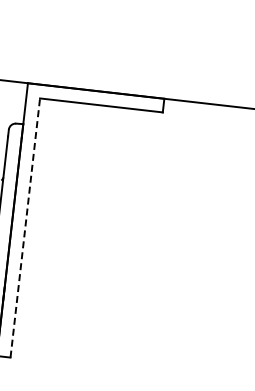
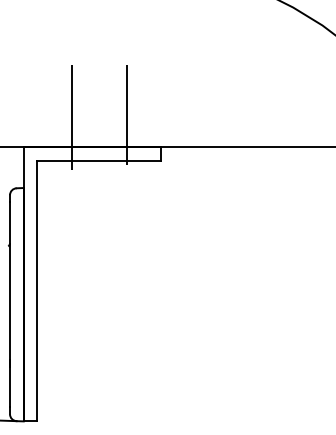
line: (78, 58) -> (71, 116), added
line: (133, 63) -> (126, 115), added
line: (25, 227) -> (37, 290), dashed -> solid

